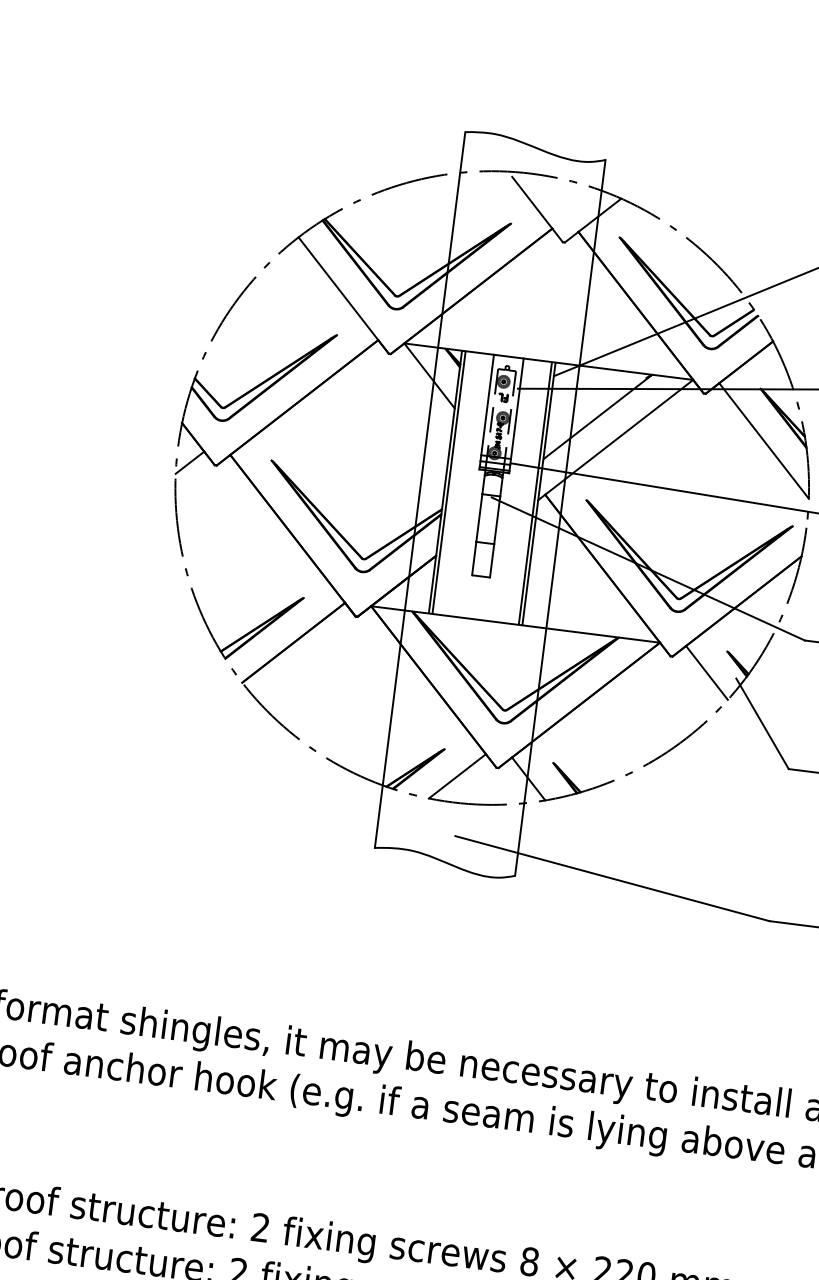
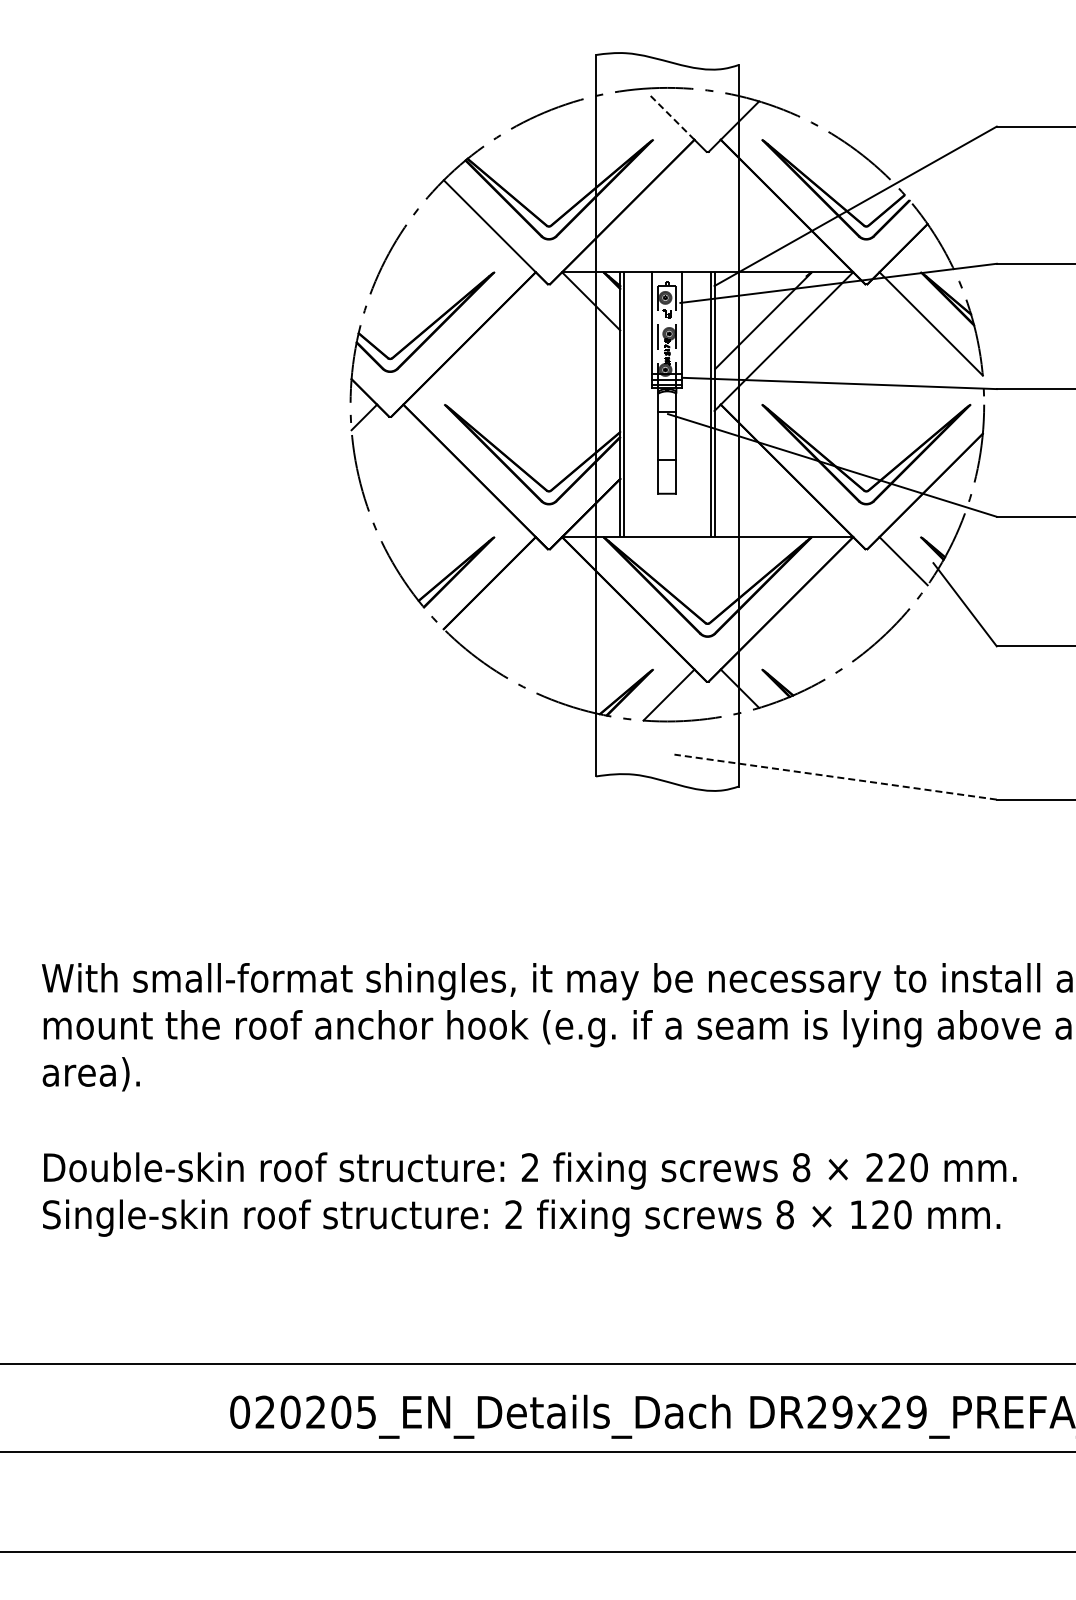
line: (532, 202) -> (671, 116), solid -> dashed
line: (612, 878) -> (835, 777), solid -> dashed

